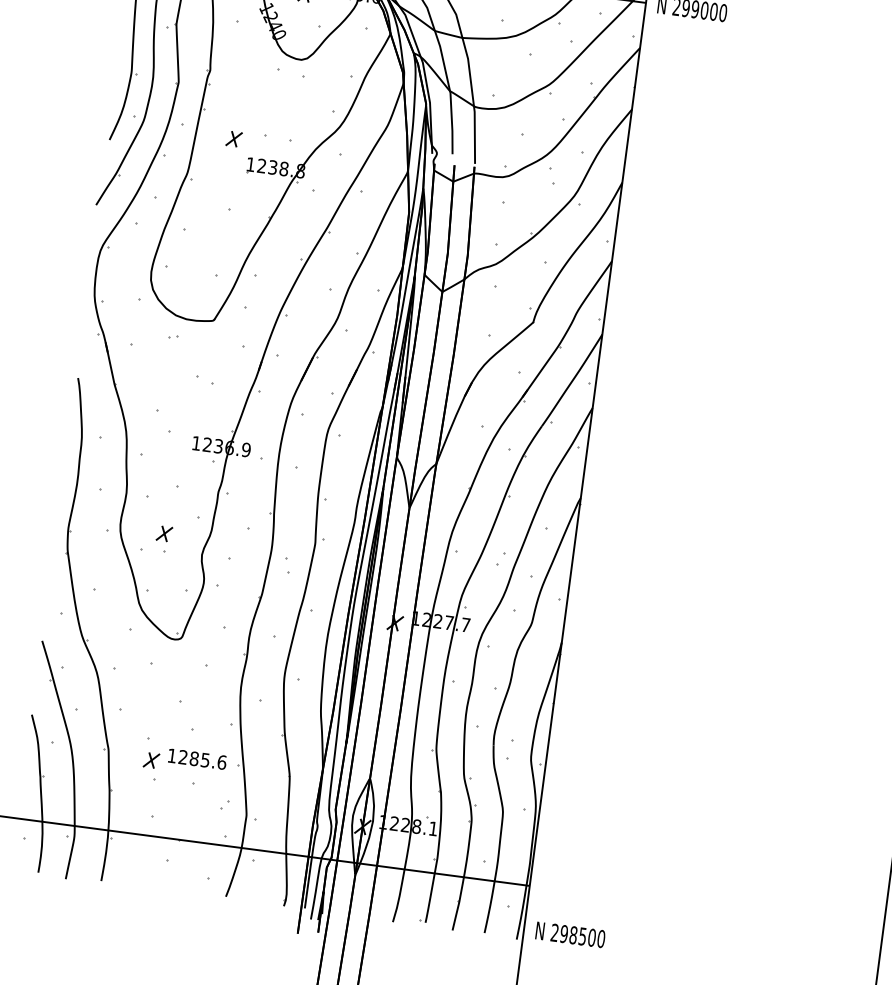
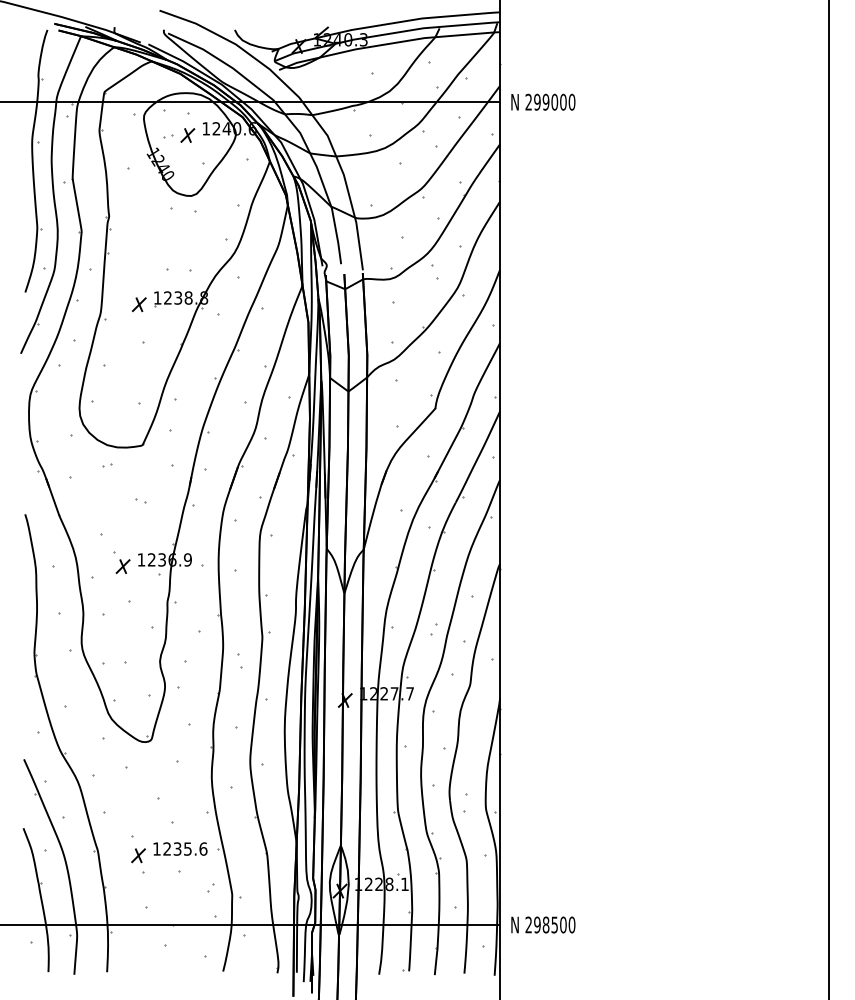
part: (234, 138) -> (139, 304), moved
part: (203, 379) -> (140, 500), size x0.62
part: (163, 533) -> (122, 566), moved
text: (194, 758) -> (177, 848), 1285.6 -> 1235.6
text: (570, 934) -> (543, 924), moved

